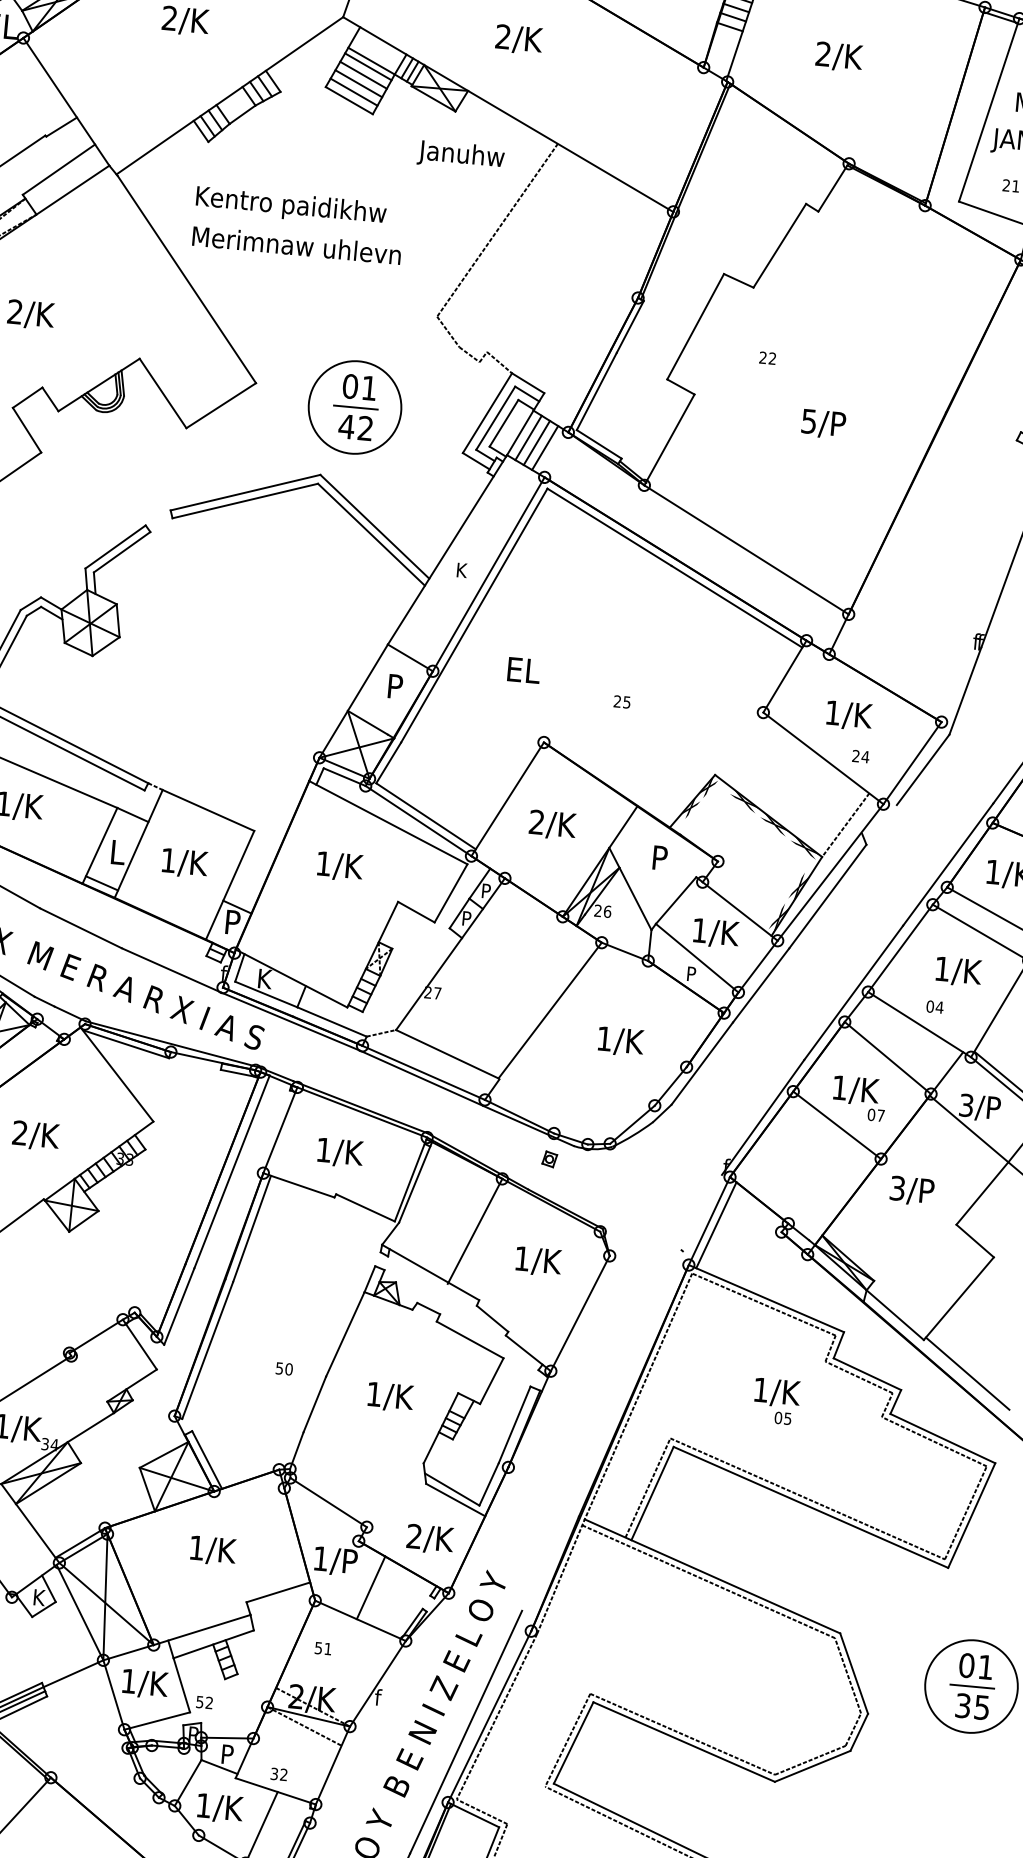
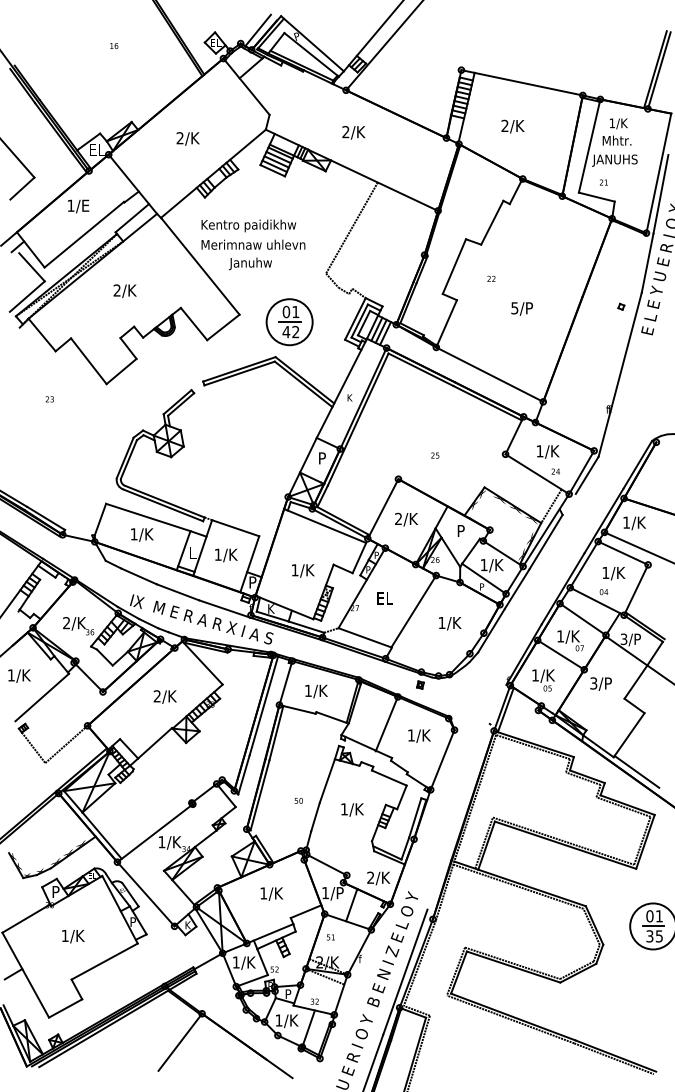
text: (461, 155) -> (250, 263), moved
text: (522, 670) -> (384, 598), moved
text: (340, 865) -> (303, 570), moved
text: (776, 1401) -> (543, 680), moved

